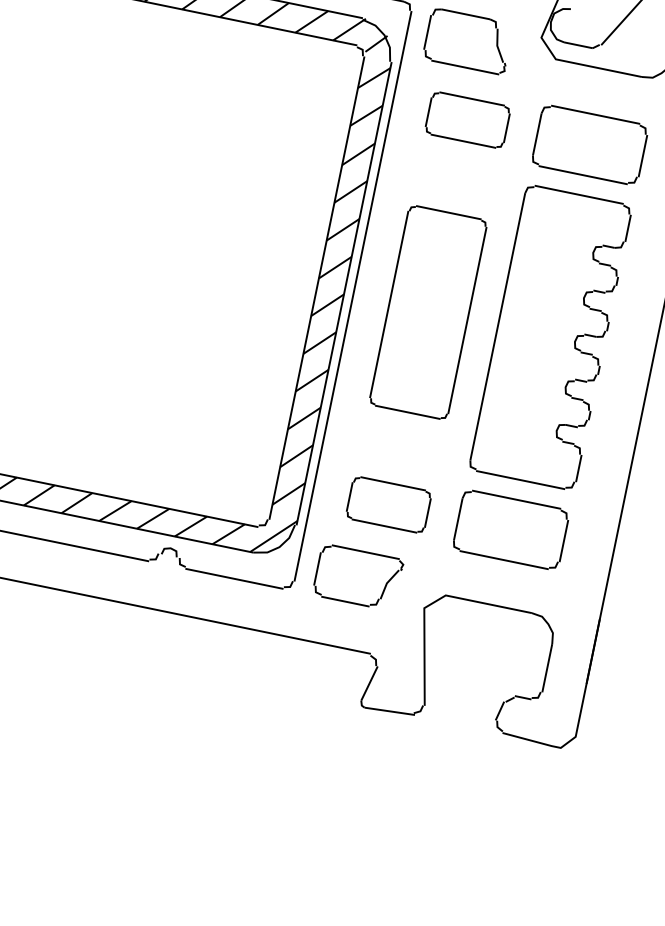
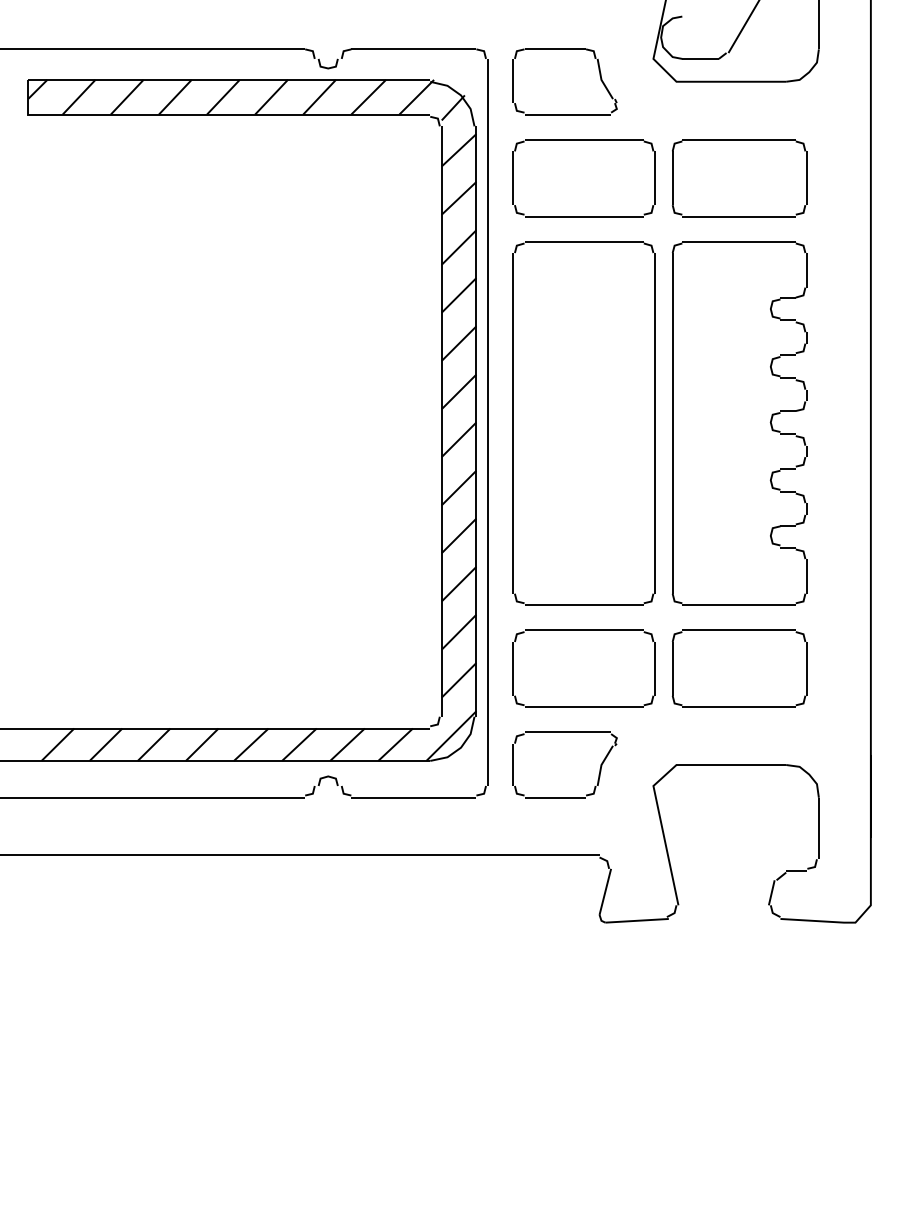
part: (467, 120) -> (583, 178), size x1.43
part: (427, 312) -> (583, 423), size x1.43
part: (388, 504) -> (583, 668), size x1.43

